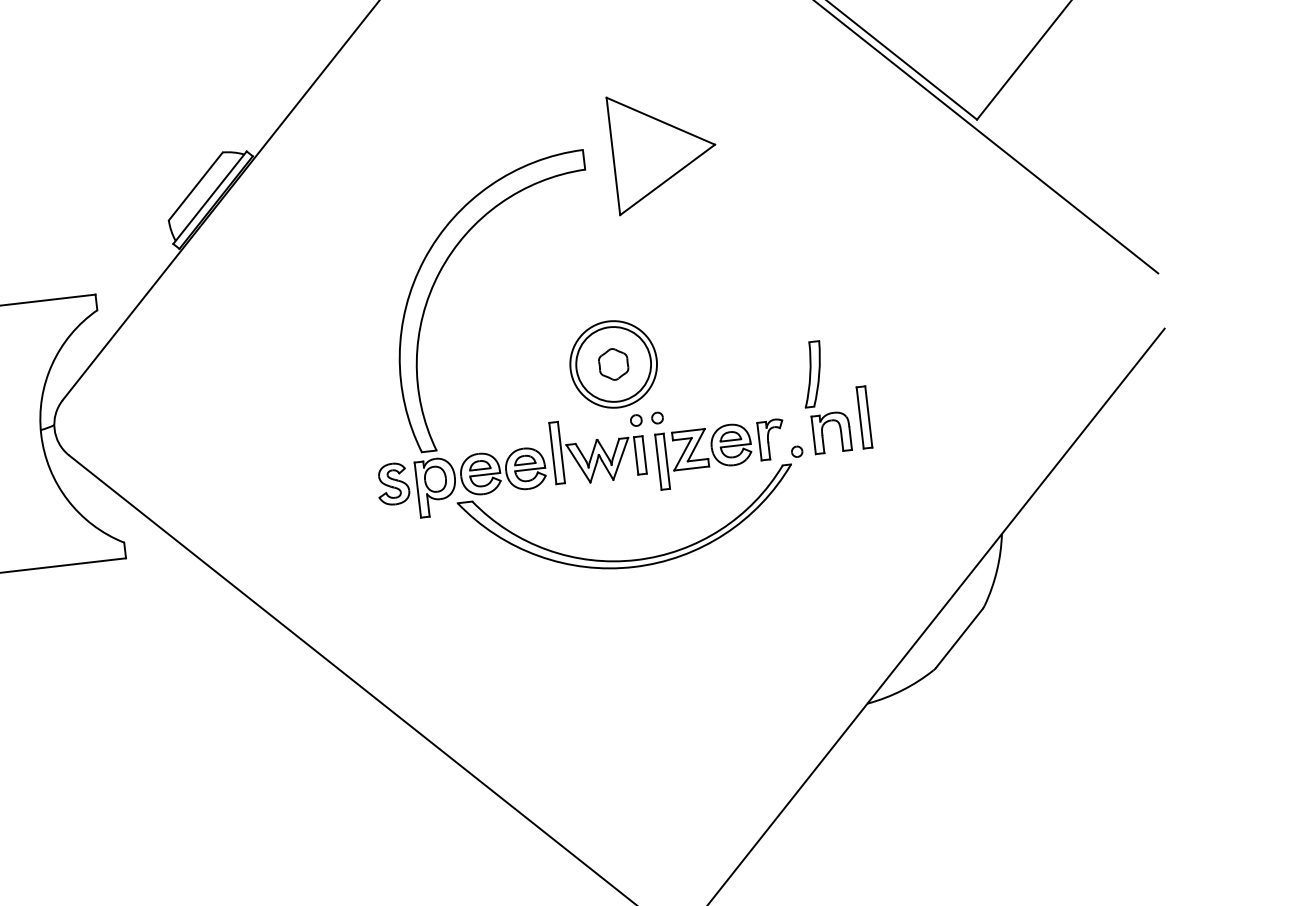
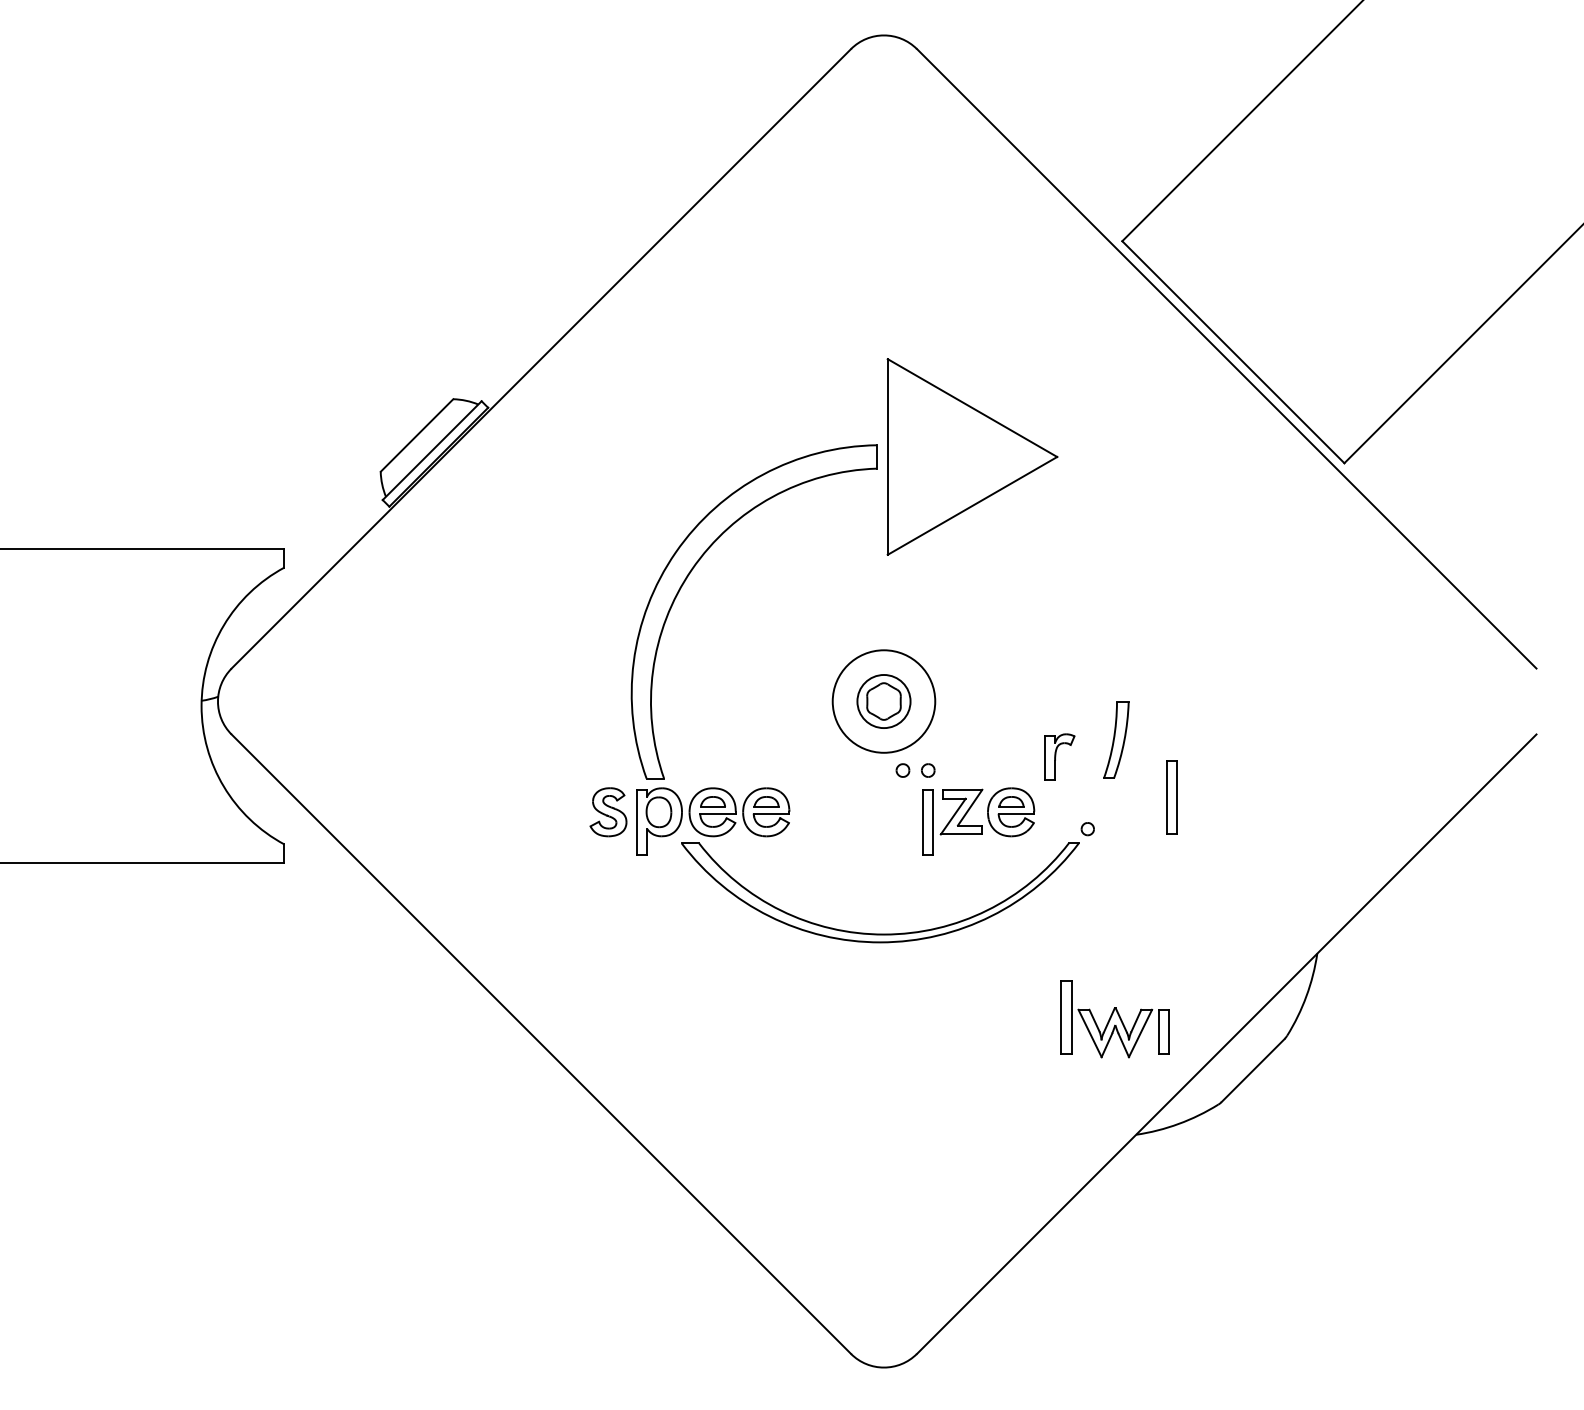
part: (664, 150) -> (972, 456), size x1.4
circle: (613, 364) -> (883, 701), size x0.6
part: (822, 432) -> (1120, 810), removed
part: (771, 438) -> (1059, 756), moved
part: (597, 449) -> (1114, 1019), moved

